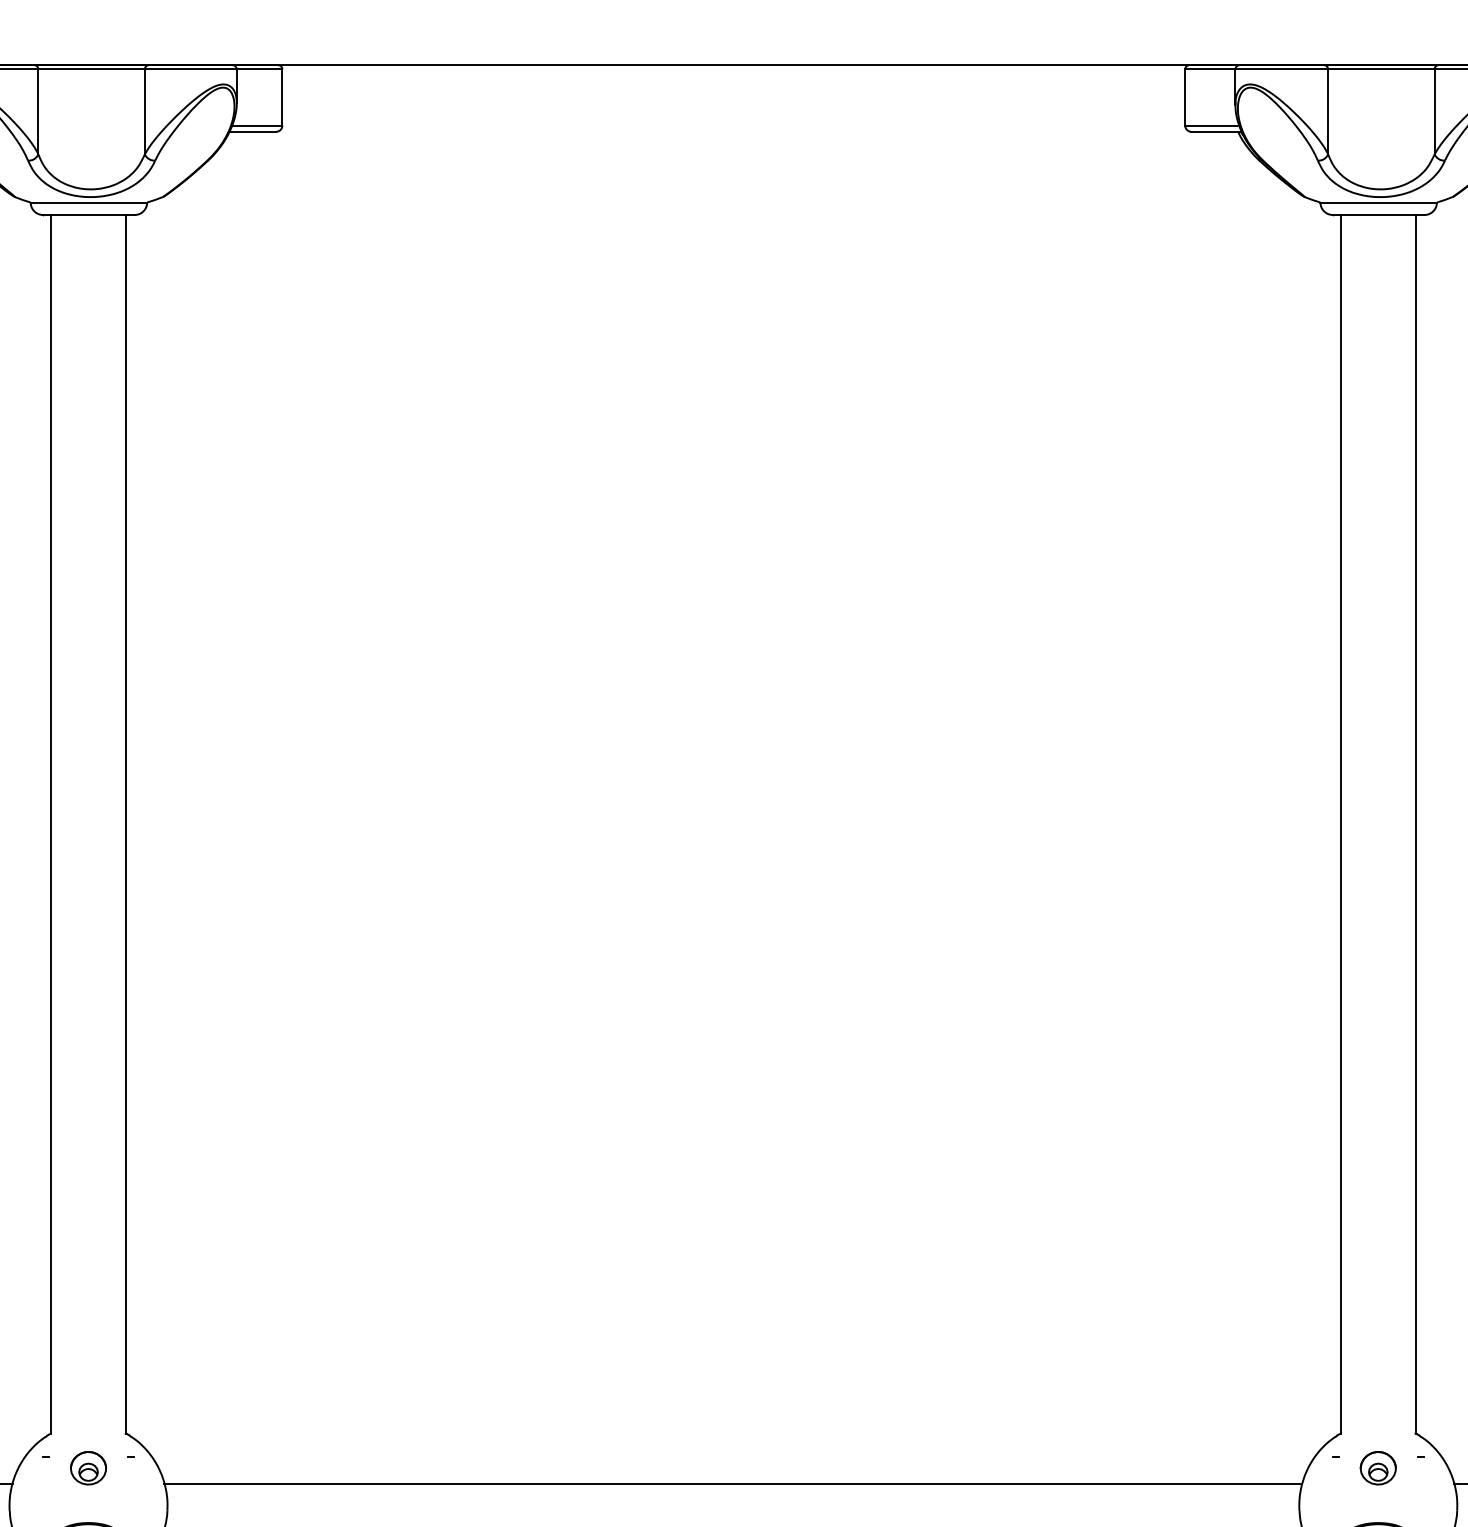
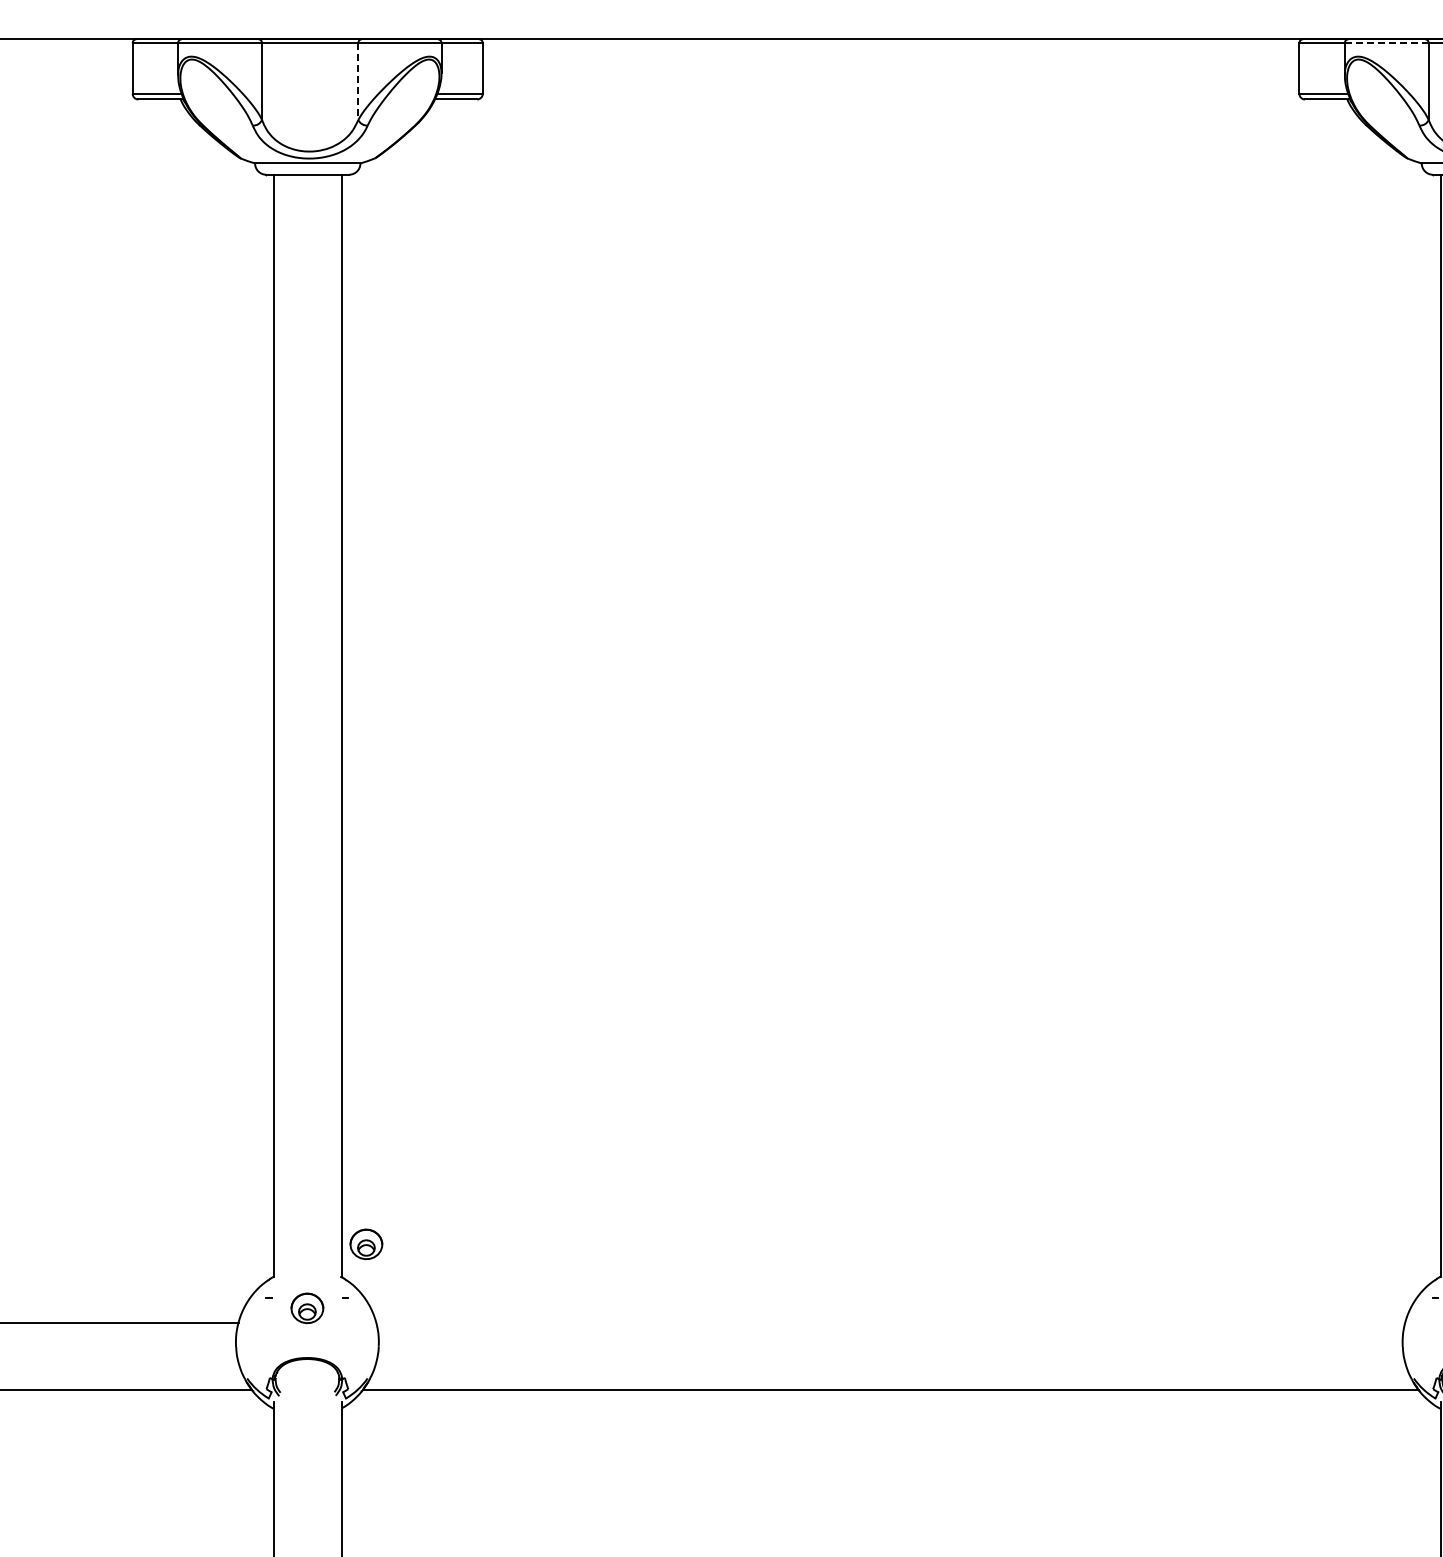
line: (1281, 69) -> (1386, 43), solid -> dashed
line: (145, 111) -> (358, 81), solid -> dashed
part: (153, 1397) -> (366, 1244), added
line: (733, 1483) -> (890, 1322), removed

